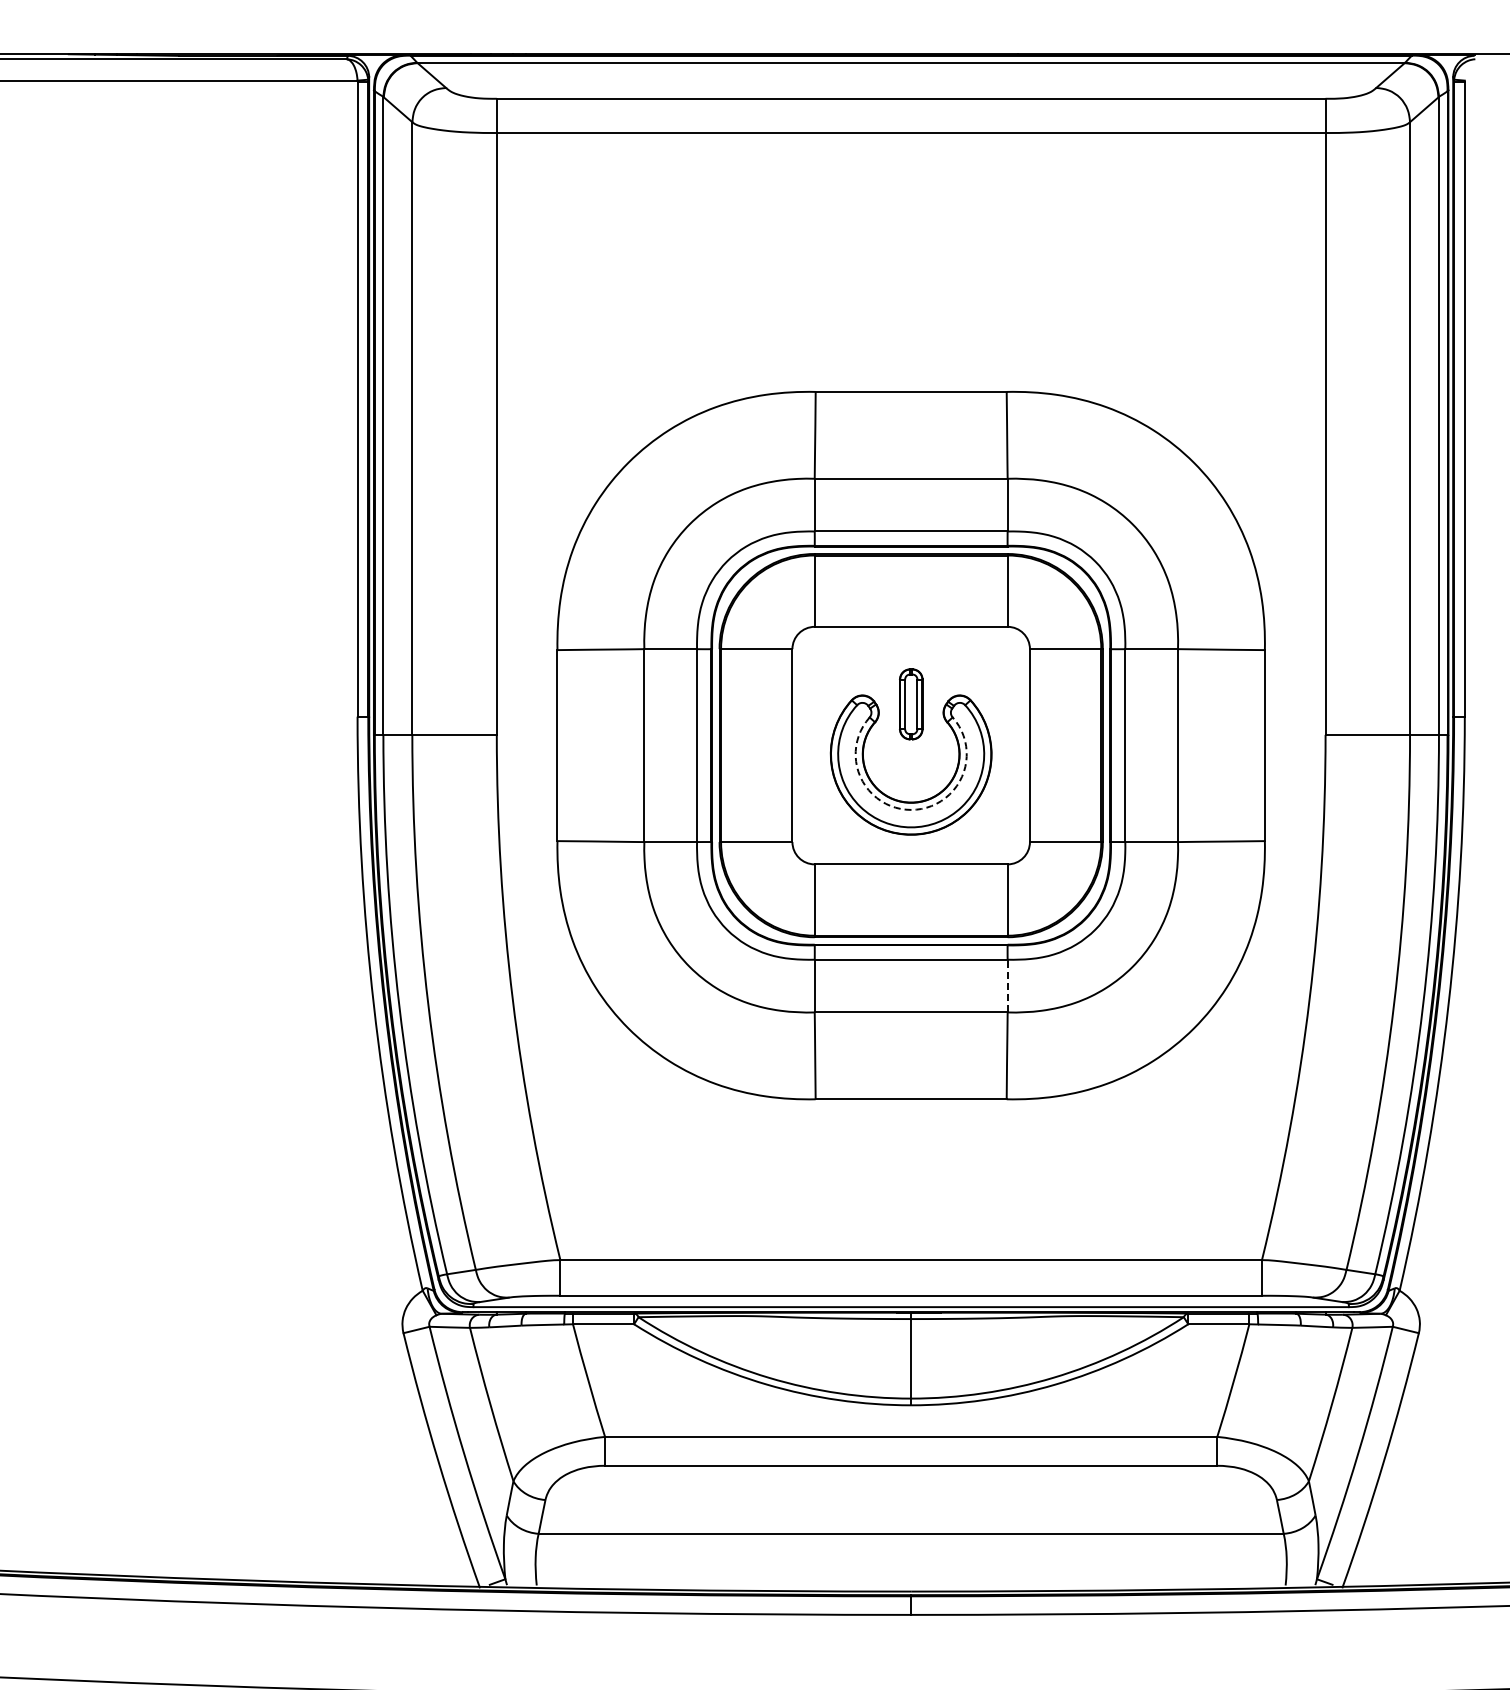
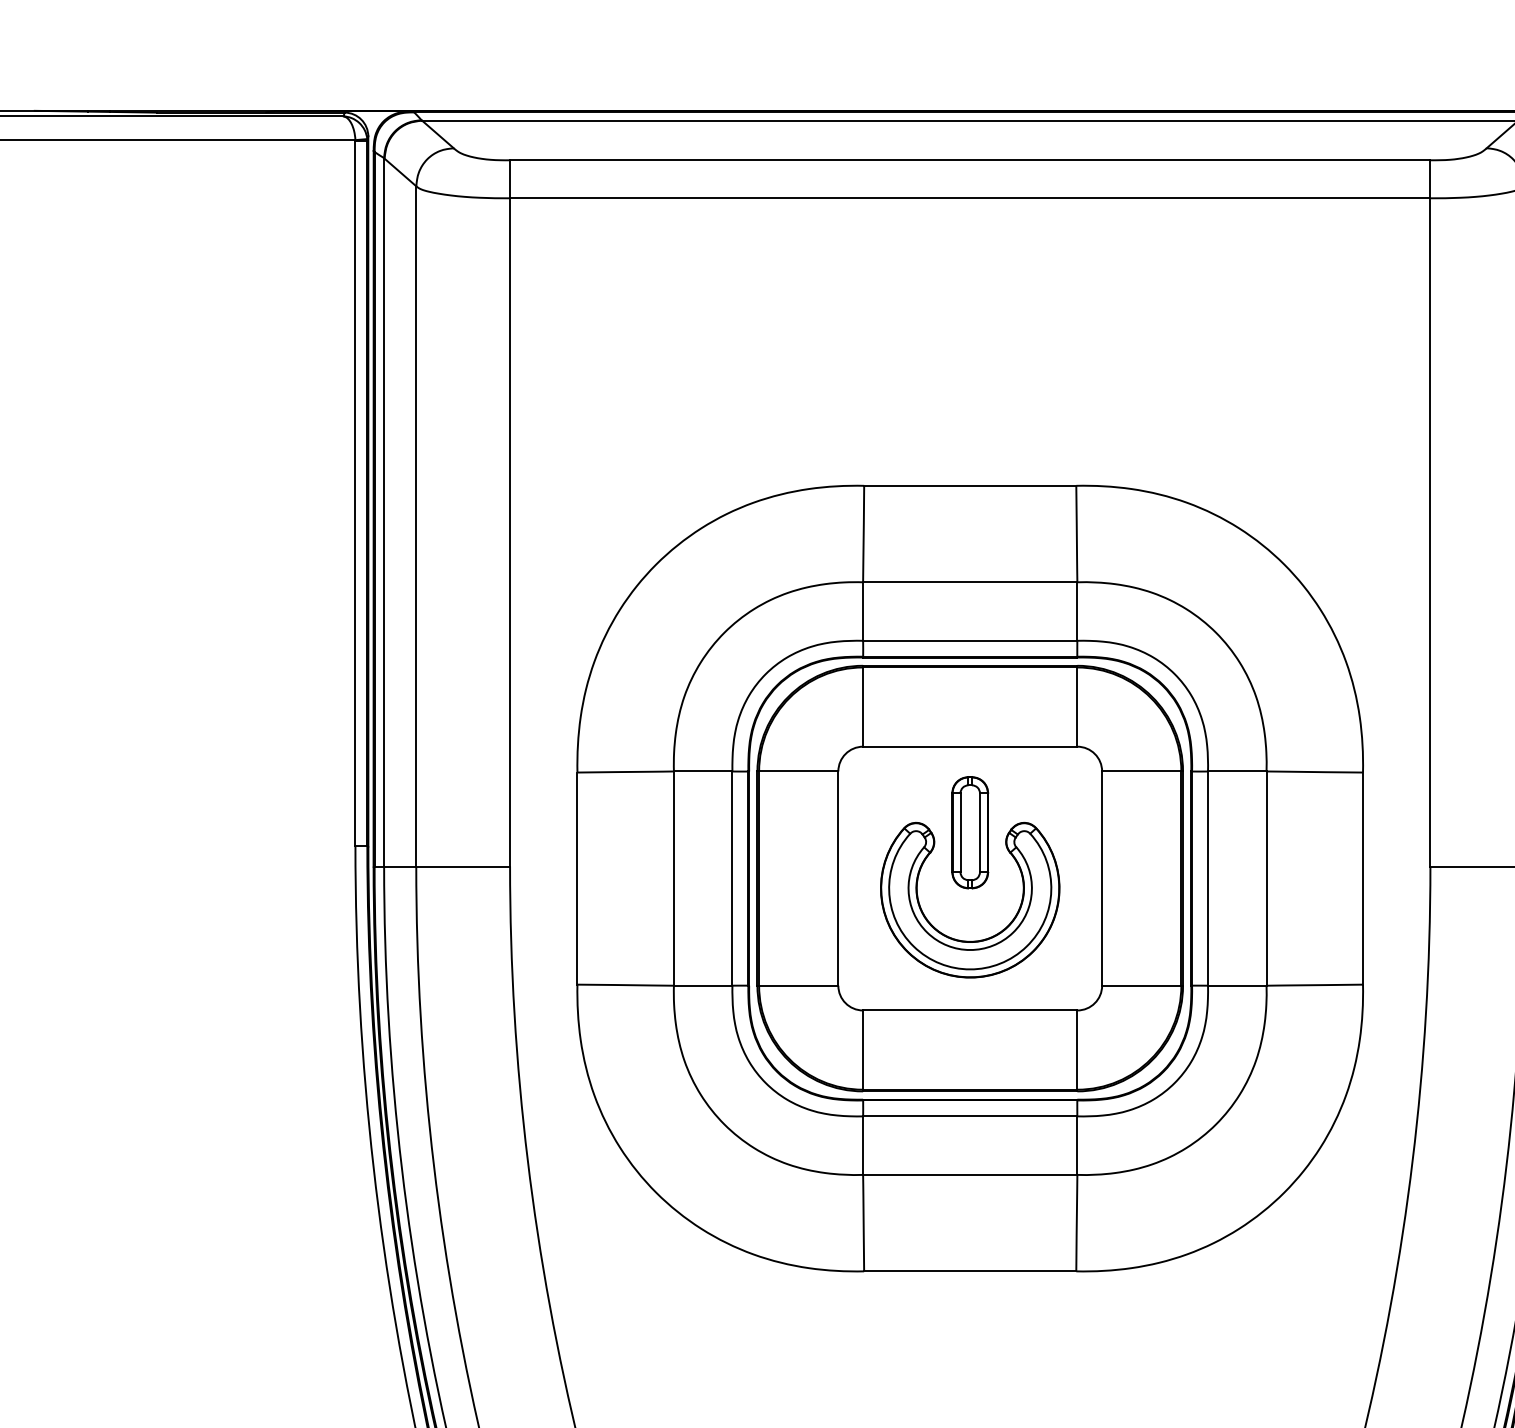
part: (911, 704) -> (970, 832), size x1.43
arc: (911, 809) -> (970, 949), dashed -> solid
line: (1007, 985) -> (1077, 1144), dashed -> solid

